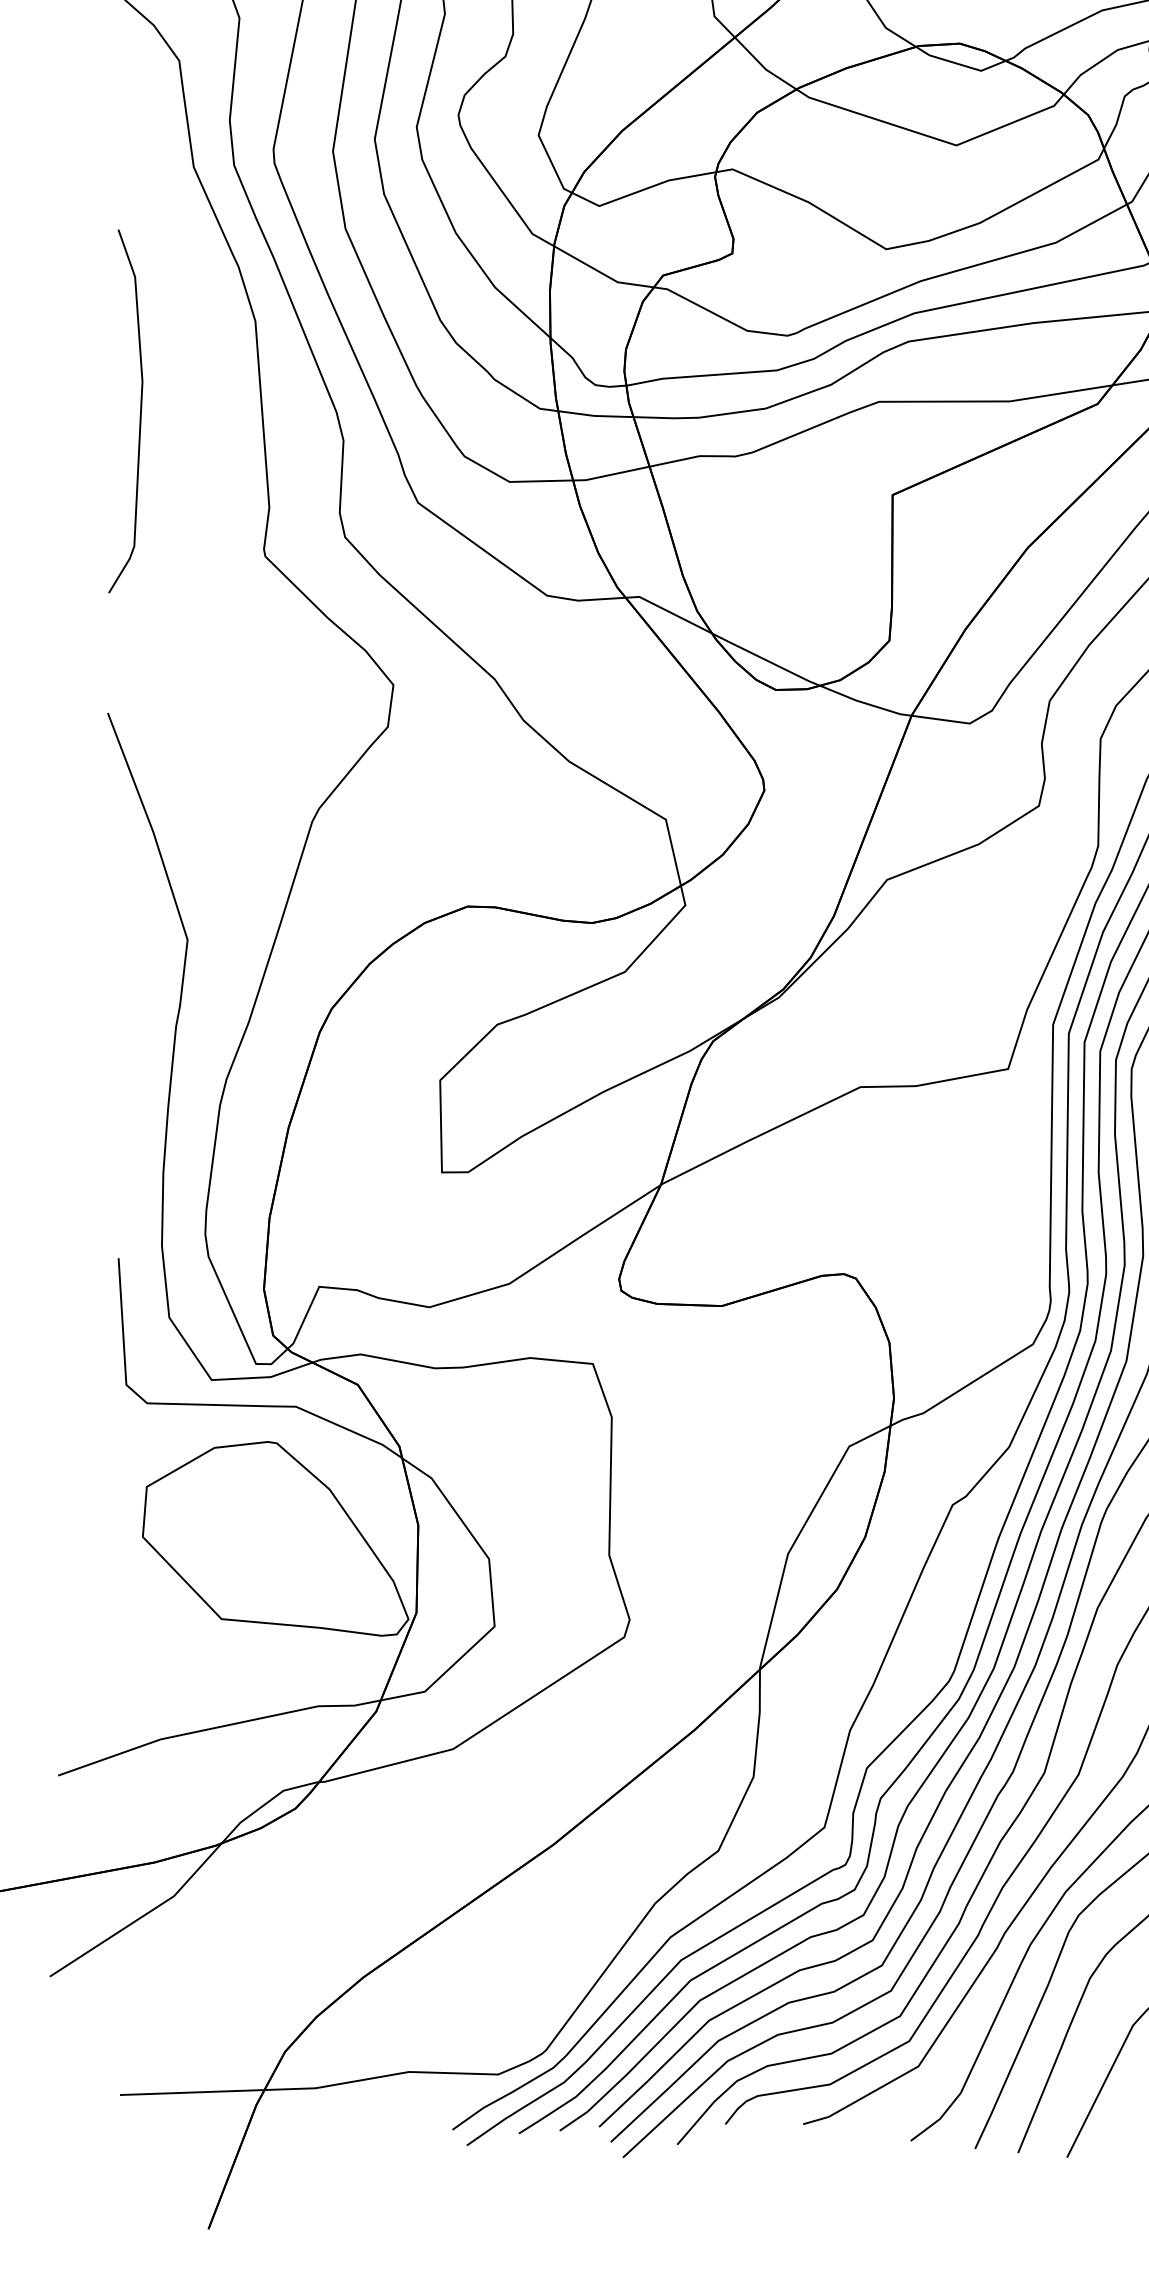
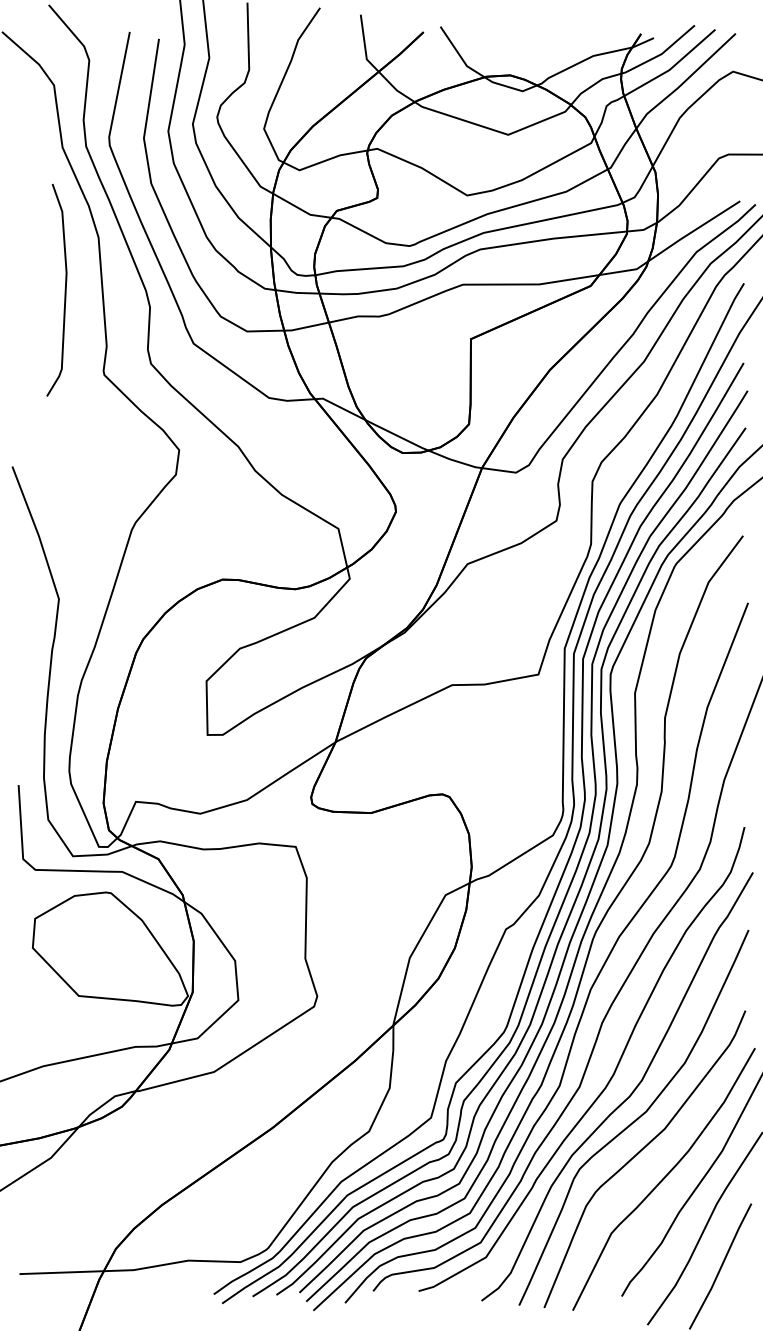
curve: (138, 411) -> (64, 290), moved

